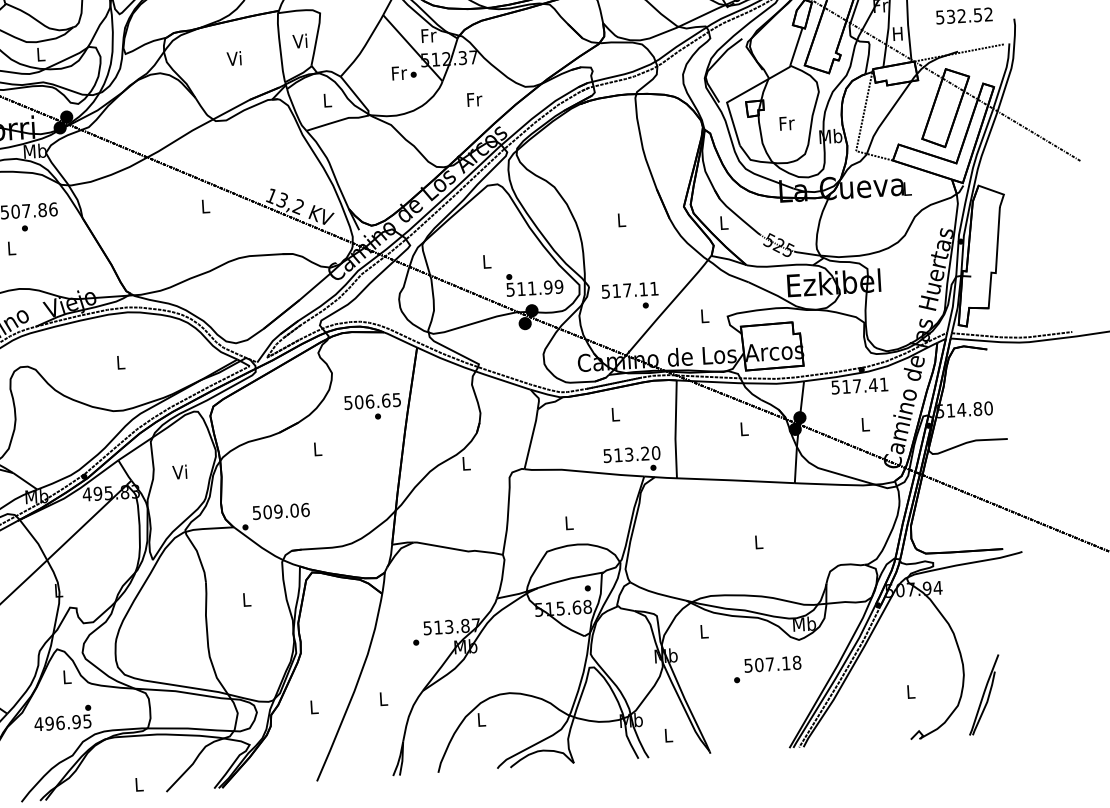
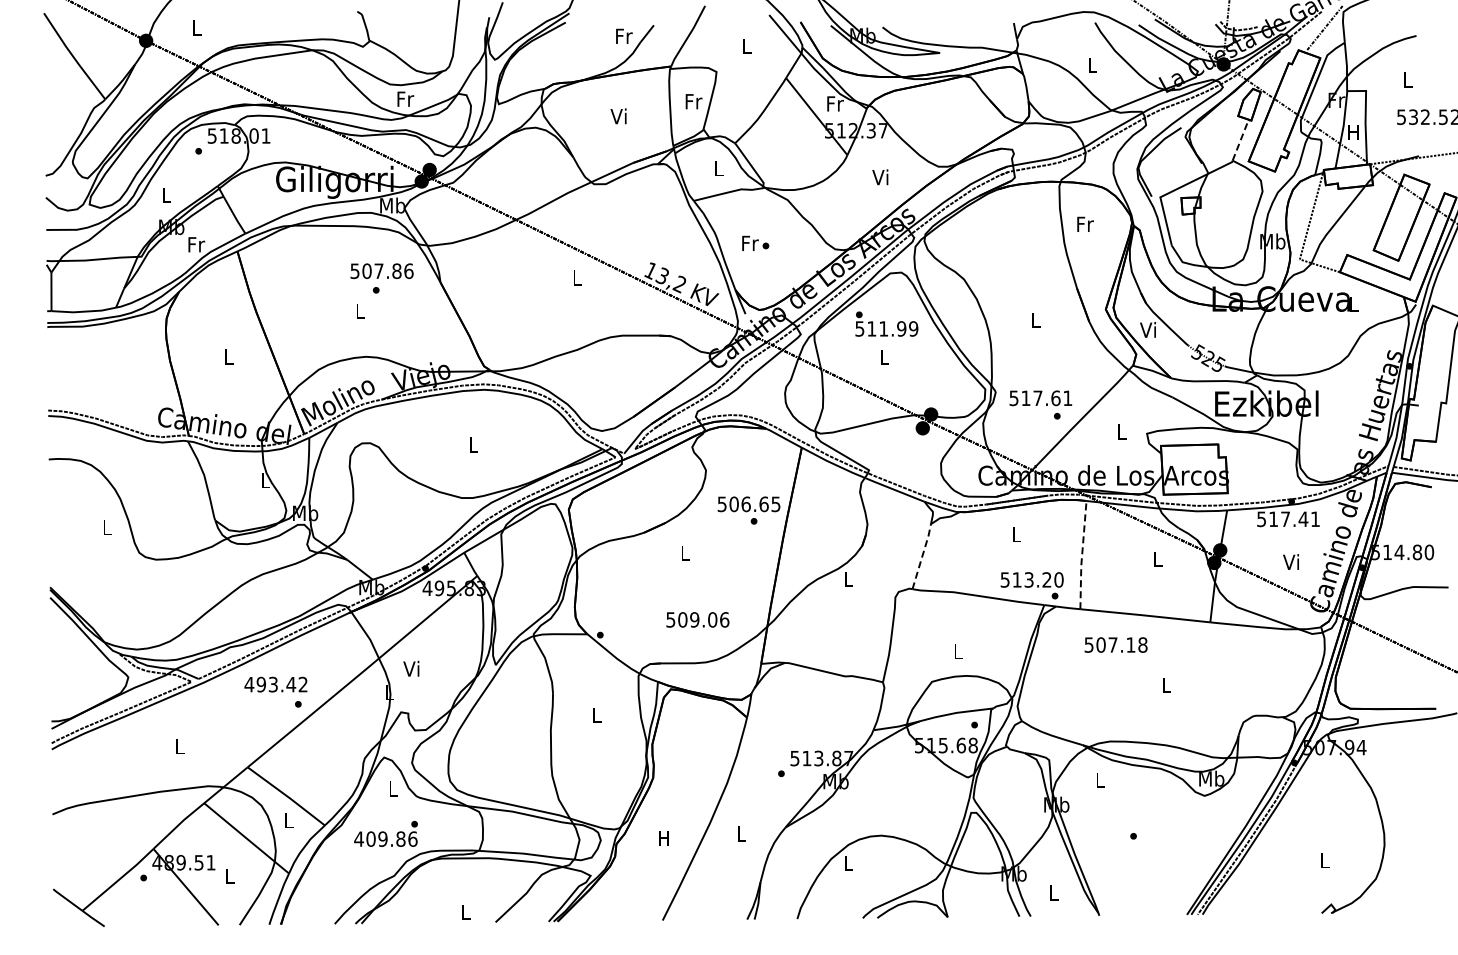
text: (300, 41) -> (693, 101), Vi -> Fr
line: (796, 46) -> (1240, 139), solid -> dashed
text: (41, 53) -> (405, 98), L -> Fr
text: (404, 72) -> (755, 242), moved
text: (474, 99) -> (881, 177), Fr -> Vi
text: (787, 122) -> (1085, 223), moved
text: (722, 222) -> (1147, 329), L -> Vi
text: (534, 283) -> (886, 323), moved
text: (643, 289) -> (1055, 398), 517.11 -> 517.61
text: (863, 424) -> (1290, 561), L -> Vi
line: (676, 429) -> (1082, 555), solid -> dashed
line: (531, 438) -> (922, 555), solid -> dashed
text: (179, 471) -> (411, 668), moved
text: (280, 511) -> (697, 619), moved
text: (772, 663) -> (1115, 644), moved
part: (984, 694) -> (1405, 868), removed
text: (313, 707) -> (663, 838), L -> H
text: (68, 721) -> (391, 838), 496.95 -> 409.86

